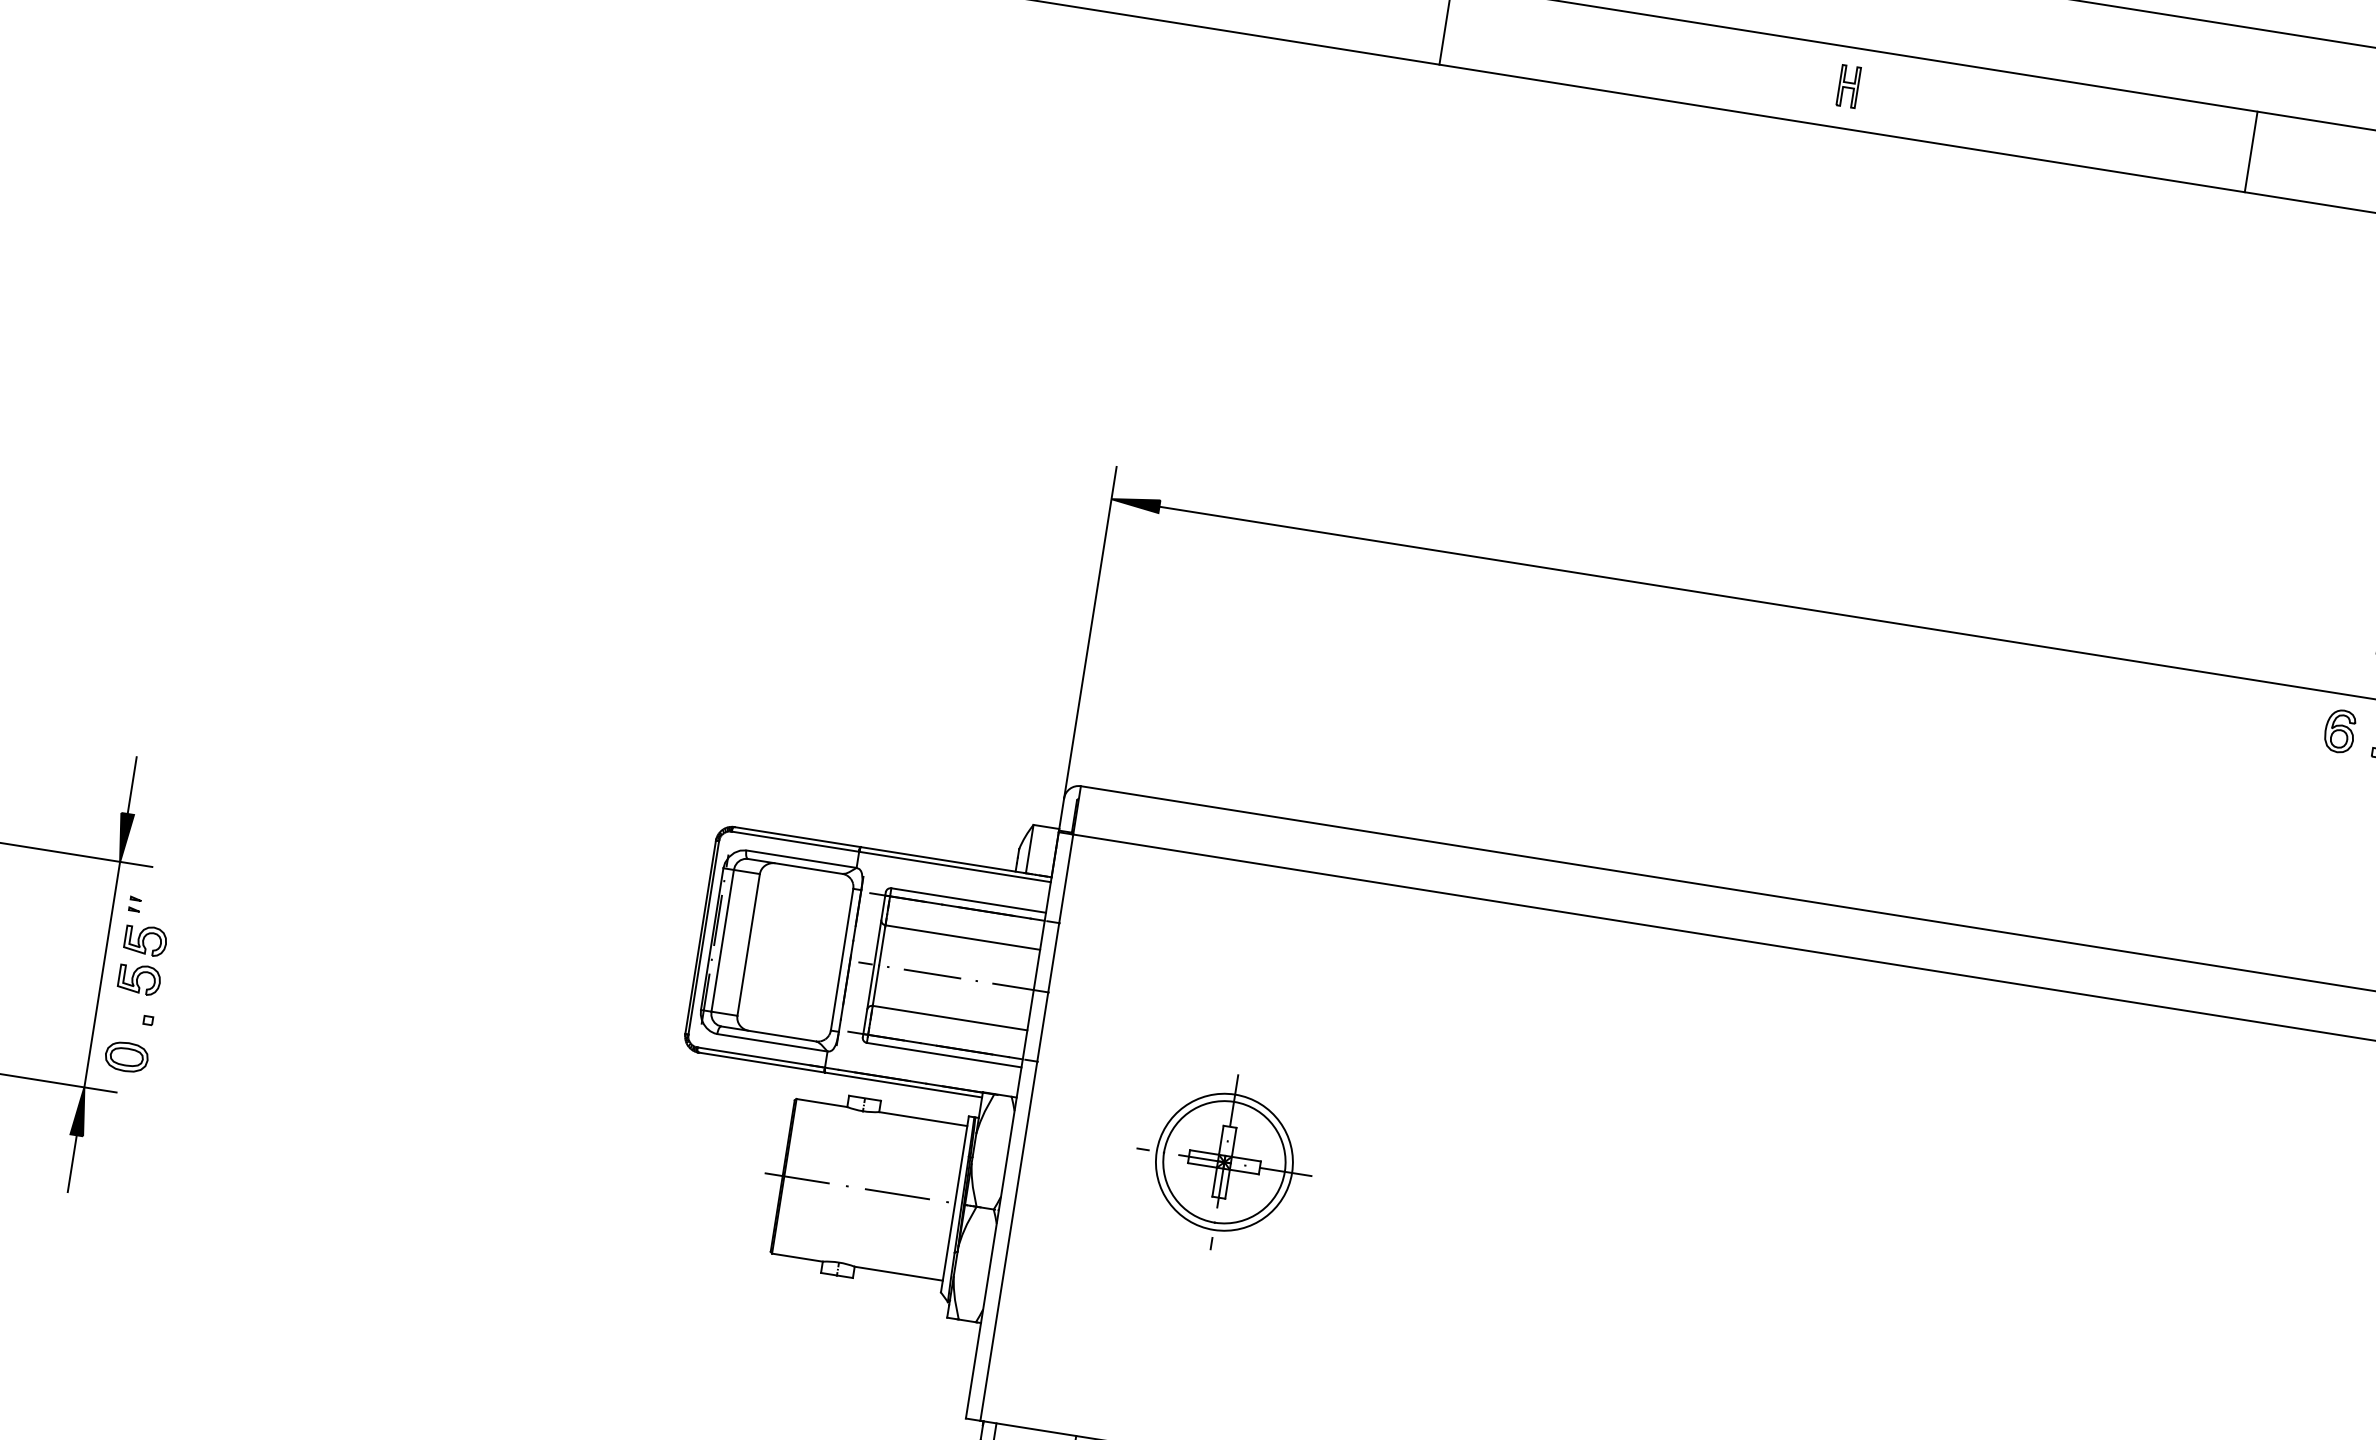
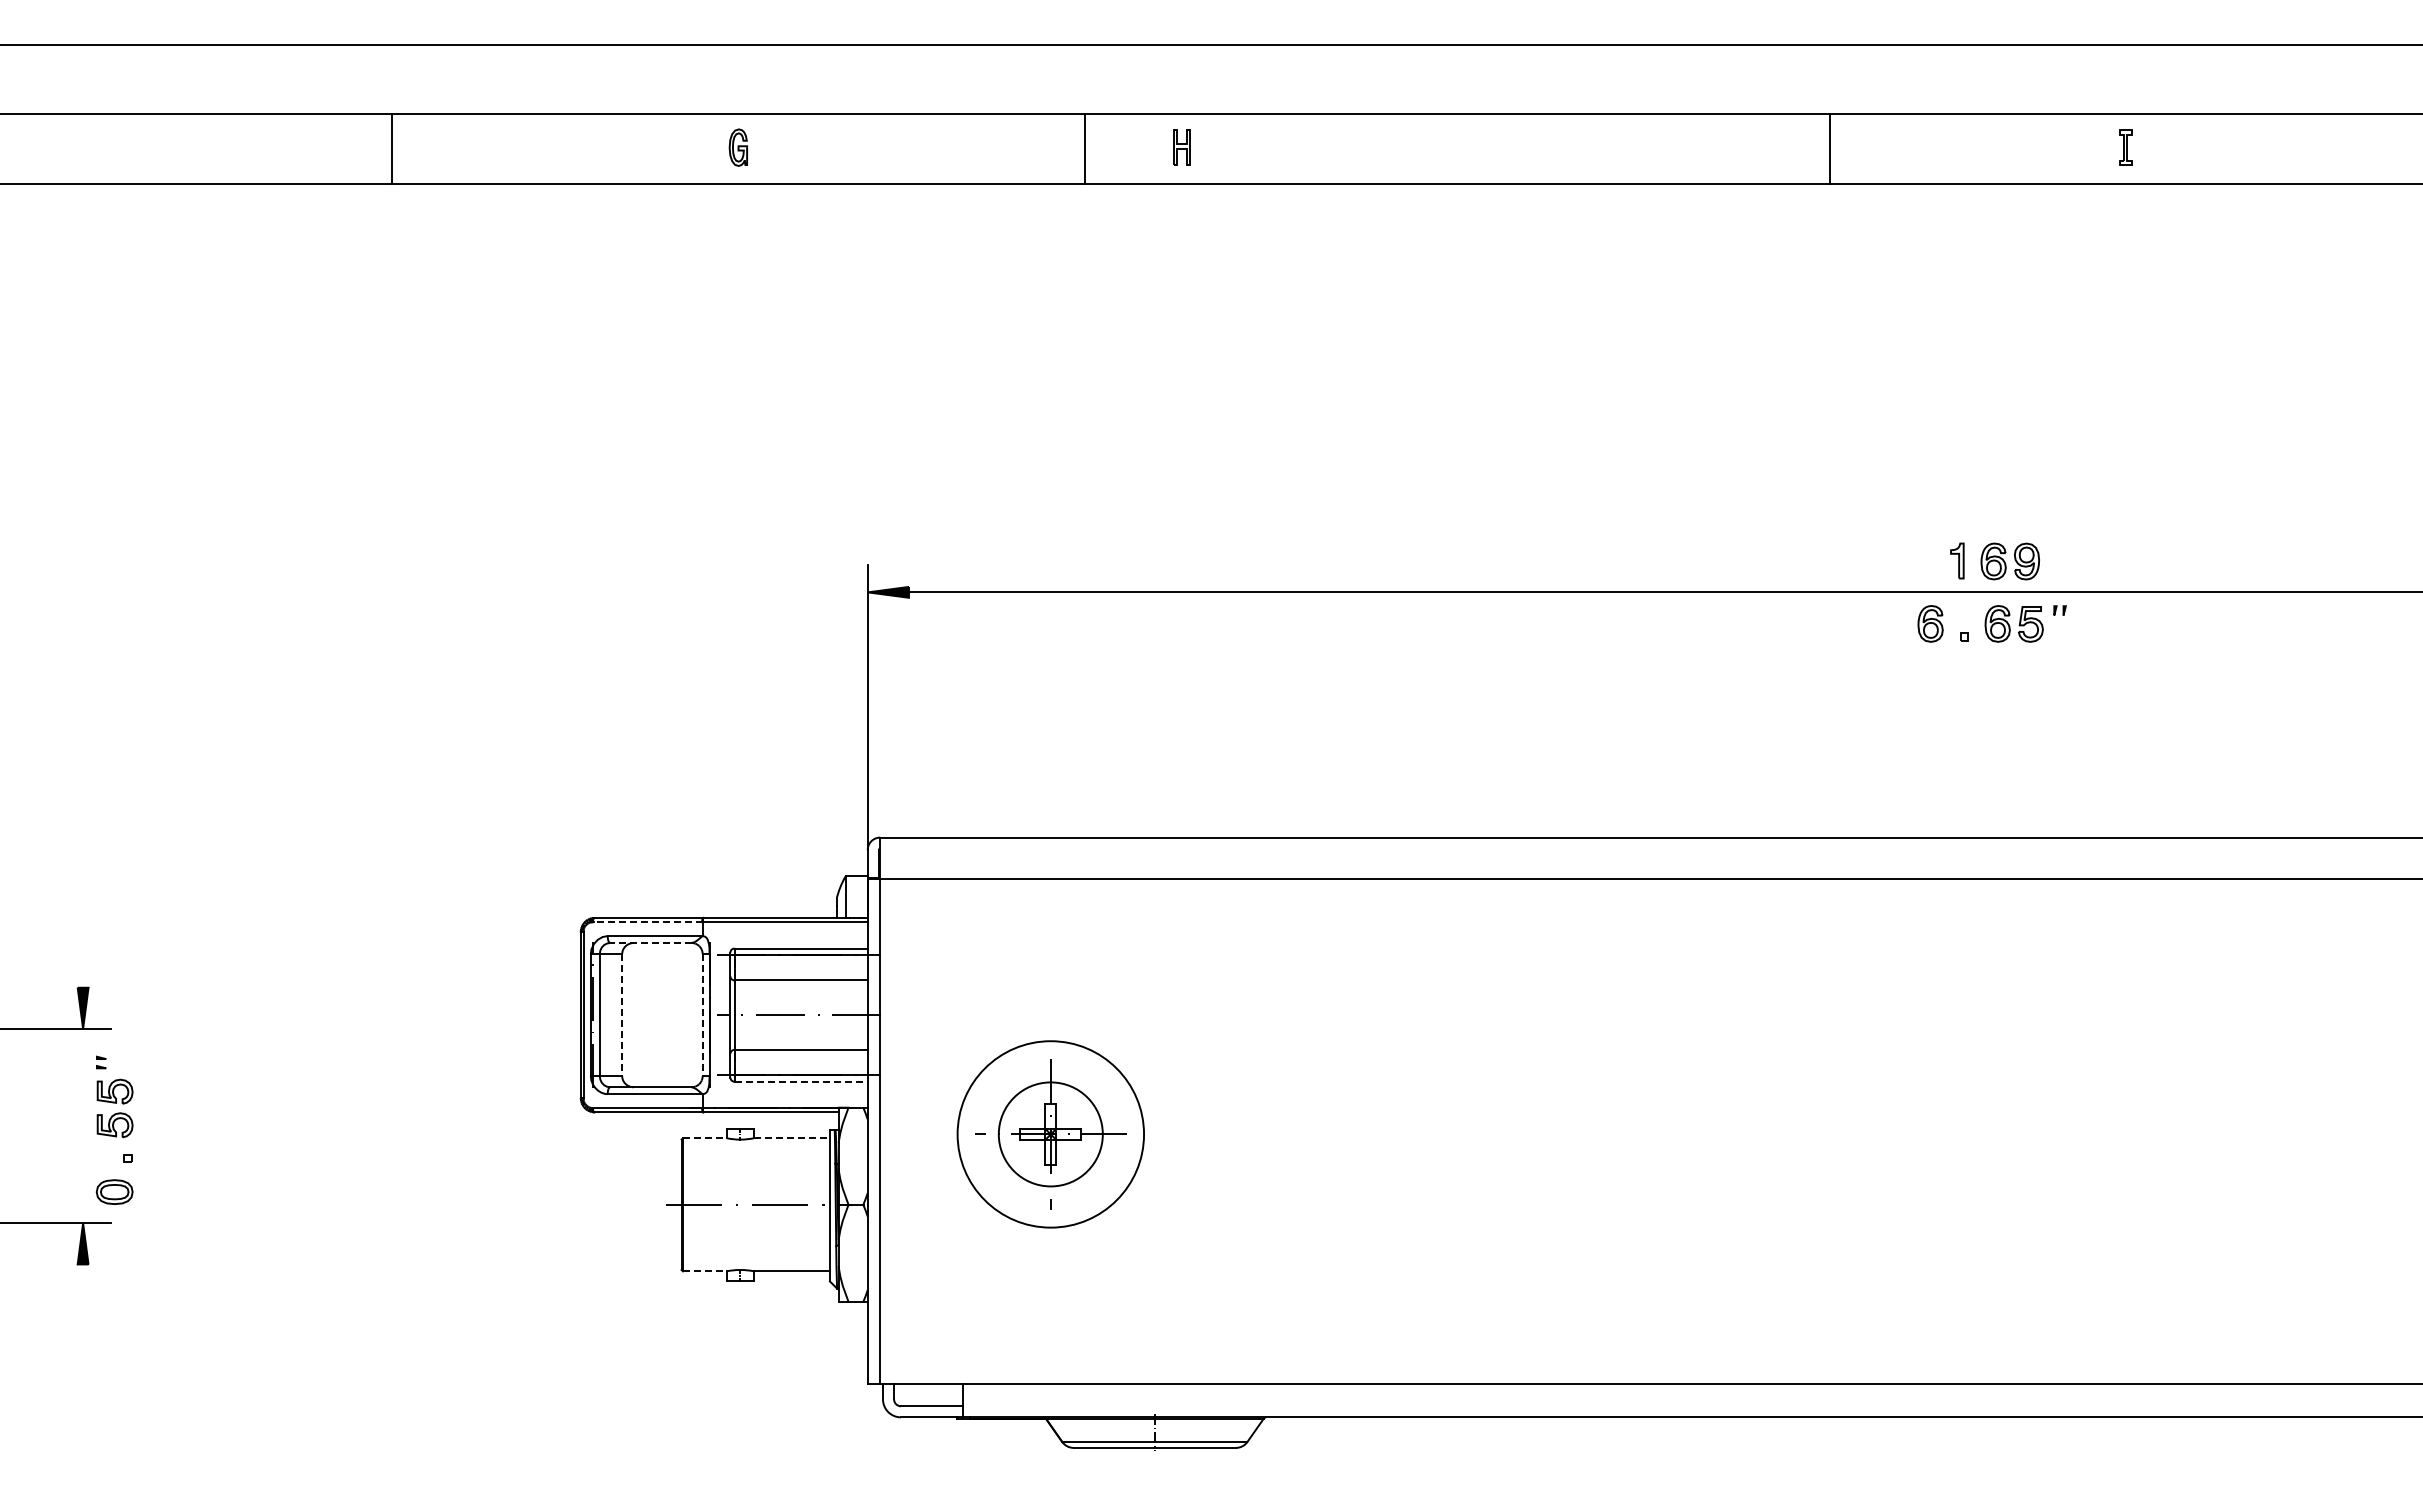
part: (1848, 86) -> (1181, 147), moved
line: (2250, 151) -> (1829, 148), moved
line: (132, 784) -> (83, 962), removed
line: (796, 842) -> (648, 922), solid -> dashed
line: (794, 866) -> (650, 943), solid -> dashed
line: (748, 945) -> (622, 1015), solid -> dashed
line: (841, 960) -> (702, 1015), solid -> dashed
line: (102, 975) -> (83, 1126), removed
line: (944, 1054) -> (801, 1081), solid -> dashed
line: (821, 1103) -> (704, 1138), solid -> dashed
line: (923, 1119) -> (792, 1138), solid -> dashed
circle: (1224, 1162) -> (1050, 1134), size x1.6
line: (72, 1163) -> (83, 1288), removed
line: (797, 1257) -> (704, 1271), solid -> dashed

